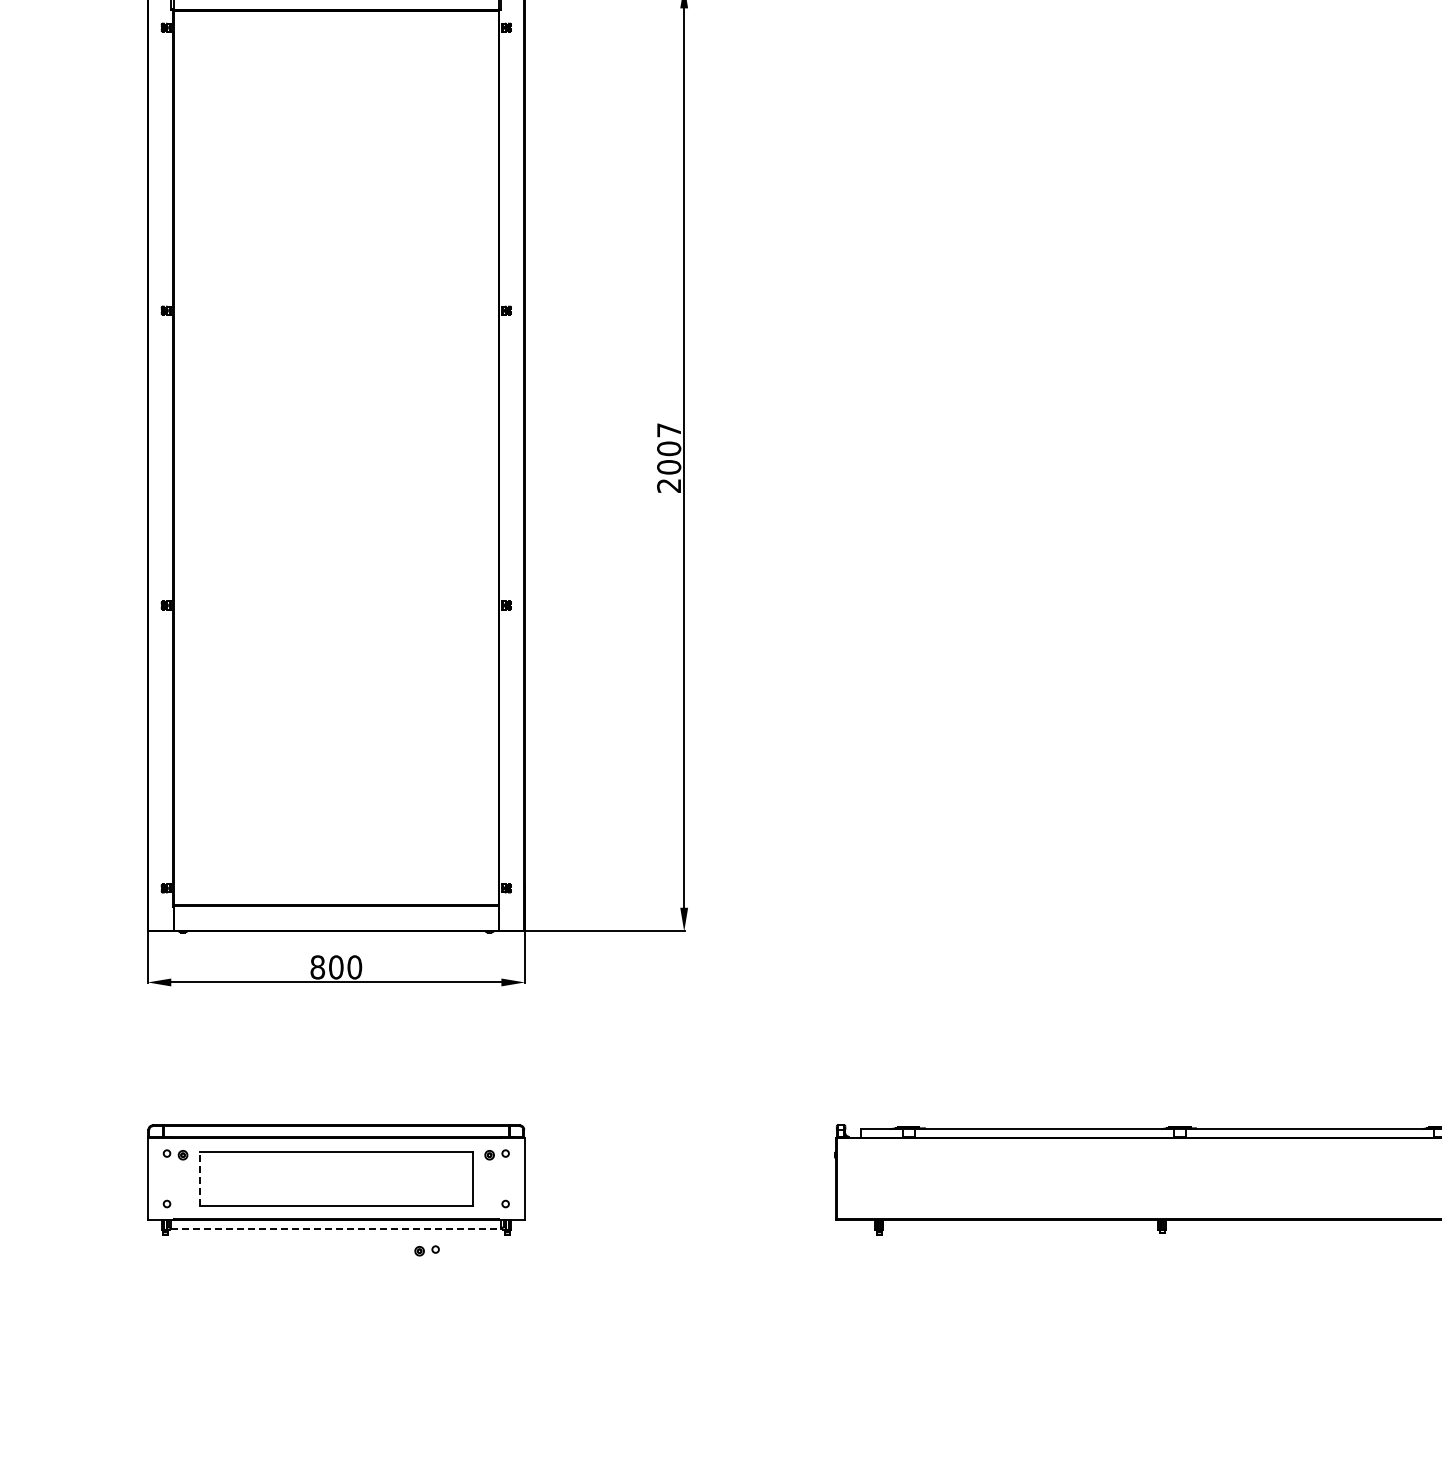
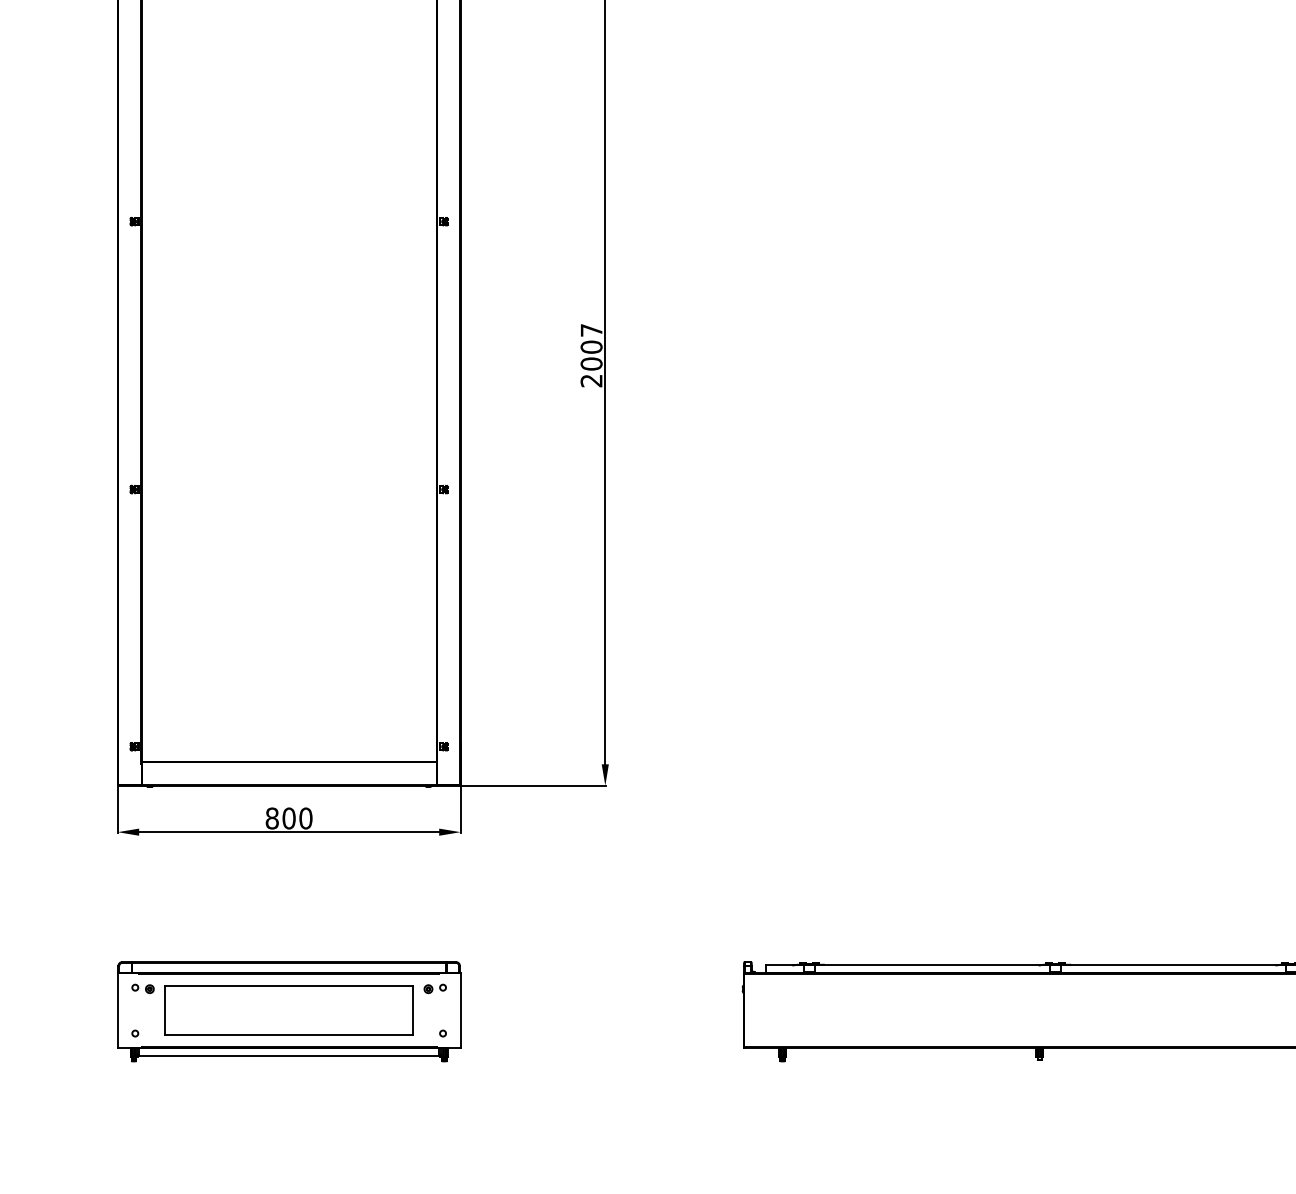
line: (199, 1178) -> (164, 1010), dashed -> solid
line: (336, 1228) -> (289, 1055), dashed -> solid
part: (426, 1250) -> (371, 1075), removed

